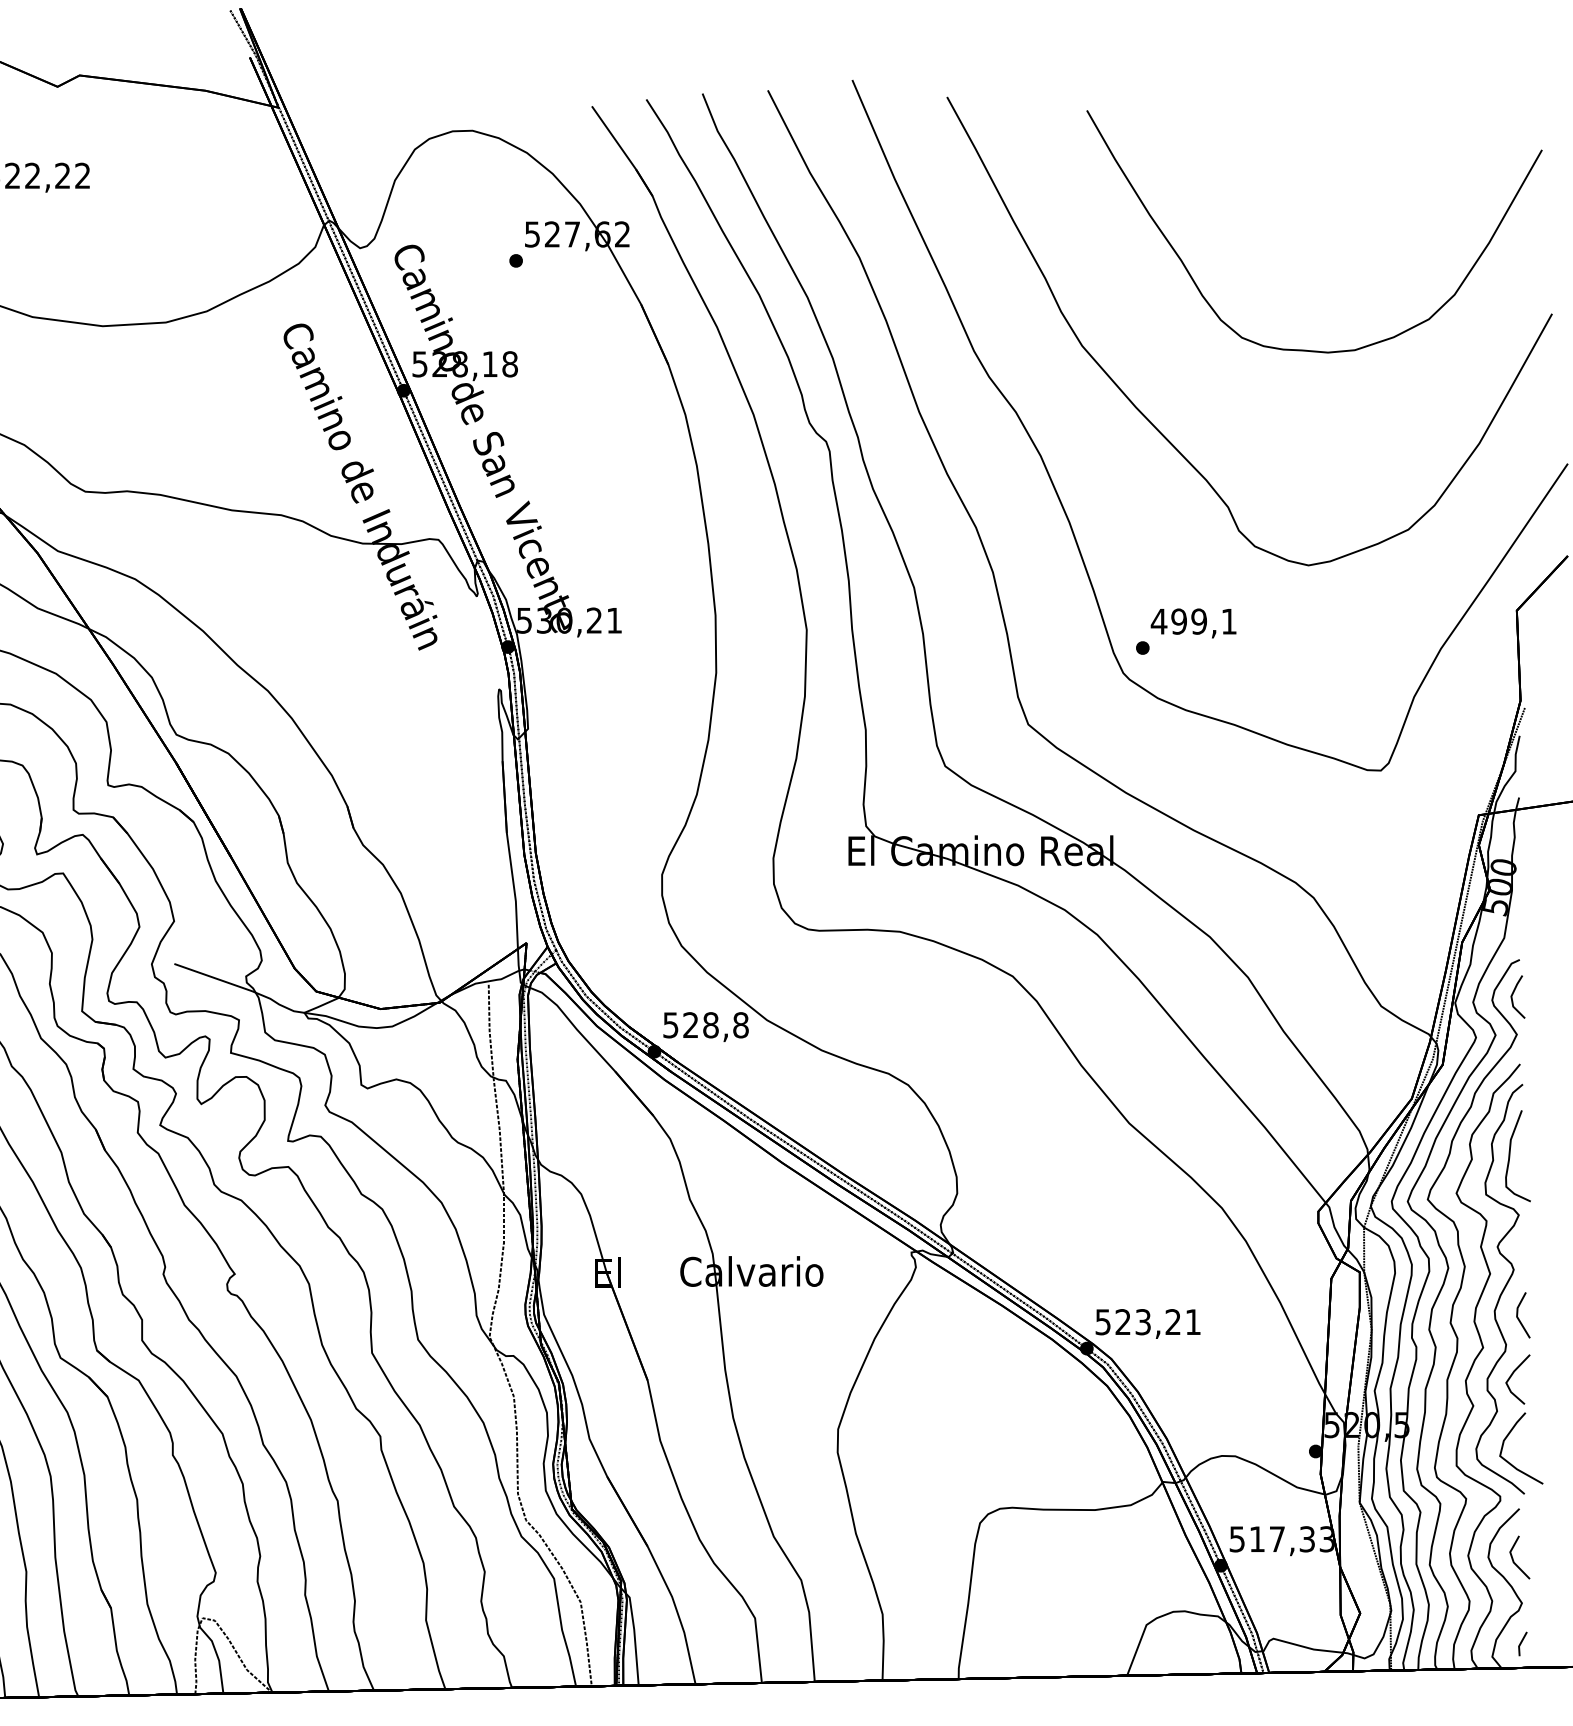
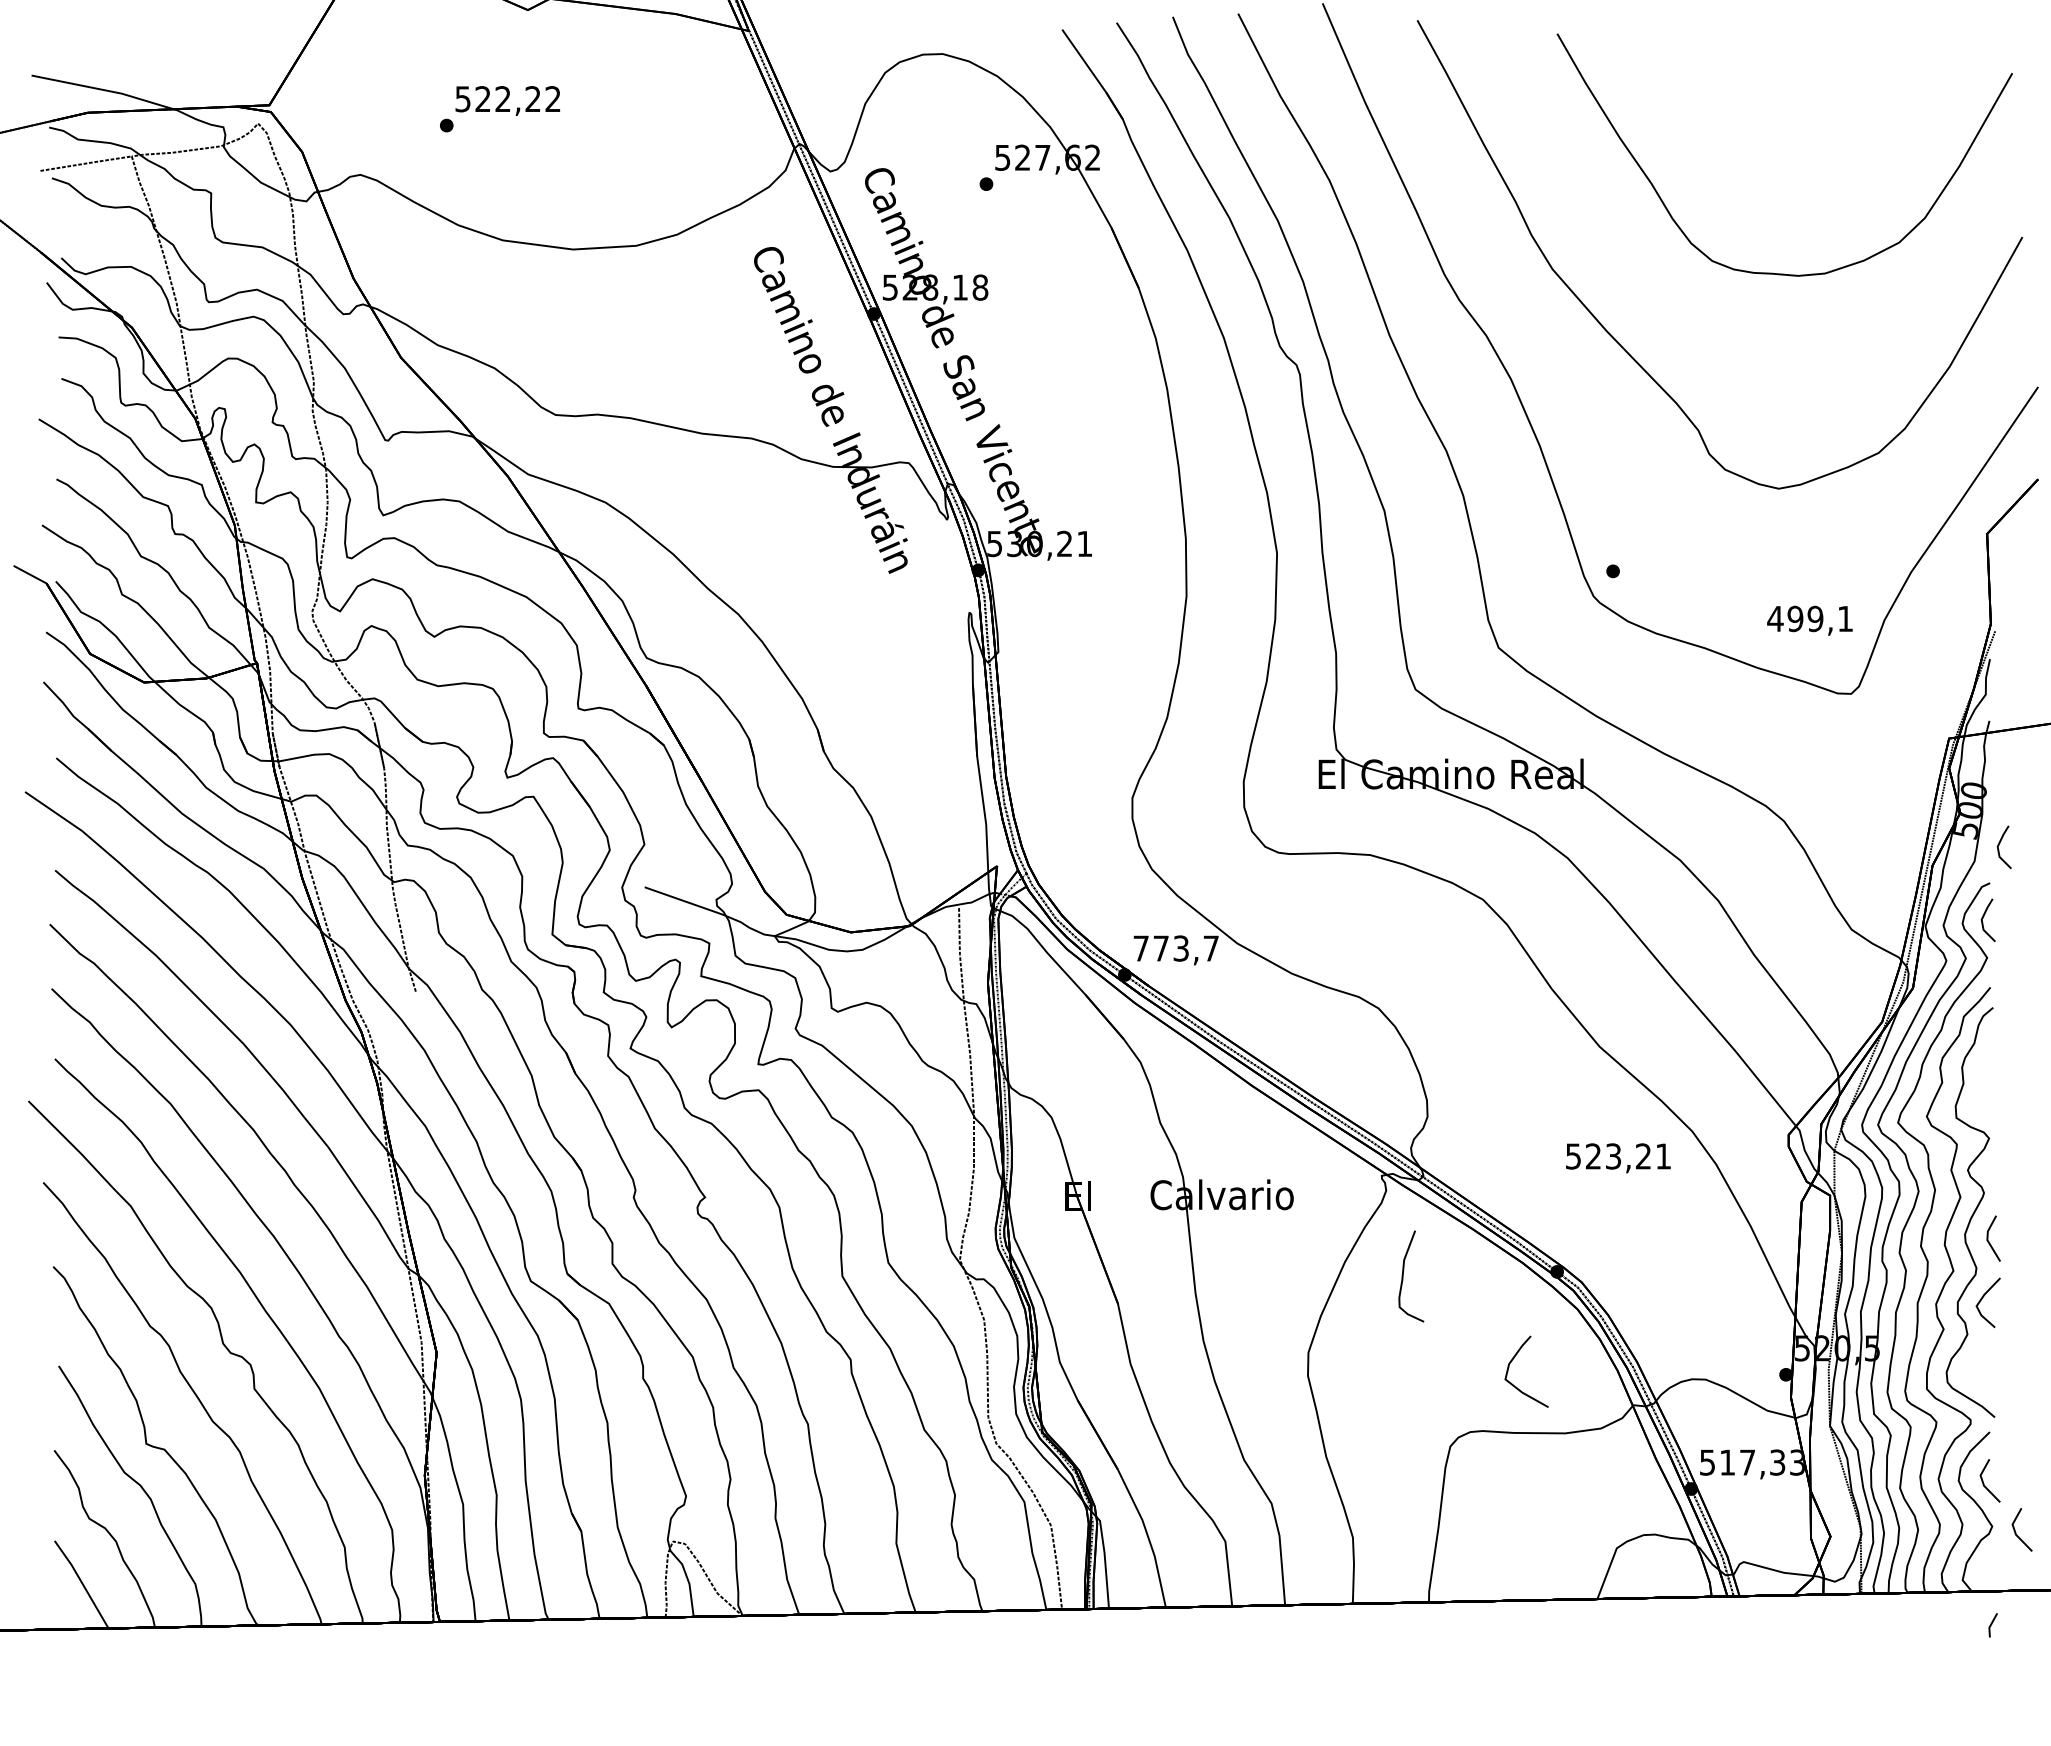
text: (1193, 623) -> (1809, 620), moved
line: (1529, 922) -> (1999, 845), added
text: (706, 1025) -> (1176, 948), 528,8 -> 773,7
curve: (1510, 1156) -> (1403, 1276), moved
text: (1148, 1324) -> (1618, 1158), moved
curve: (1507, 1438) -> (1512, 1361), moved
line: (1546, 1609) -> (2016, 1532), added
line: (1522, 1643) -> (1992, 1624), moved

